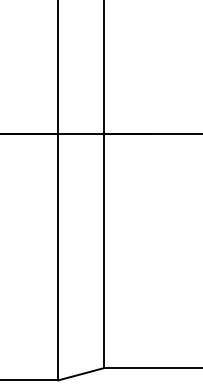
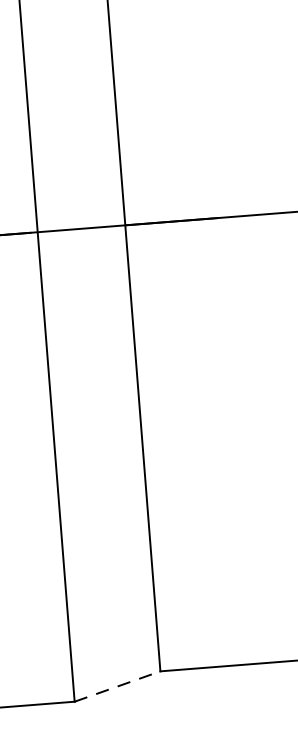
line: (81, 374) -> (118, 686), solid -> dashed

